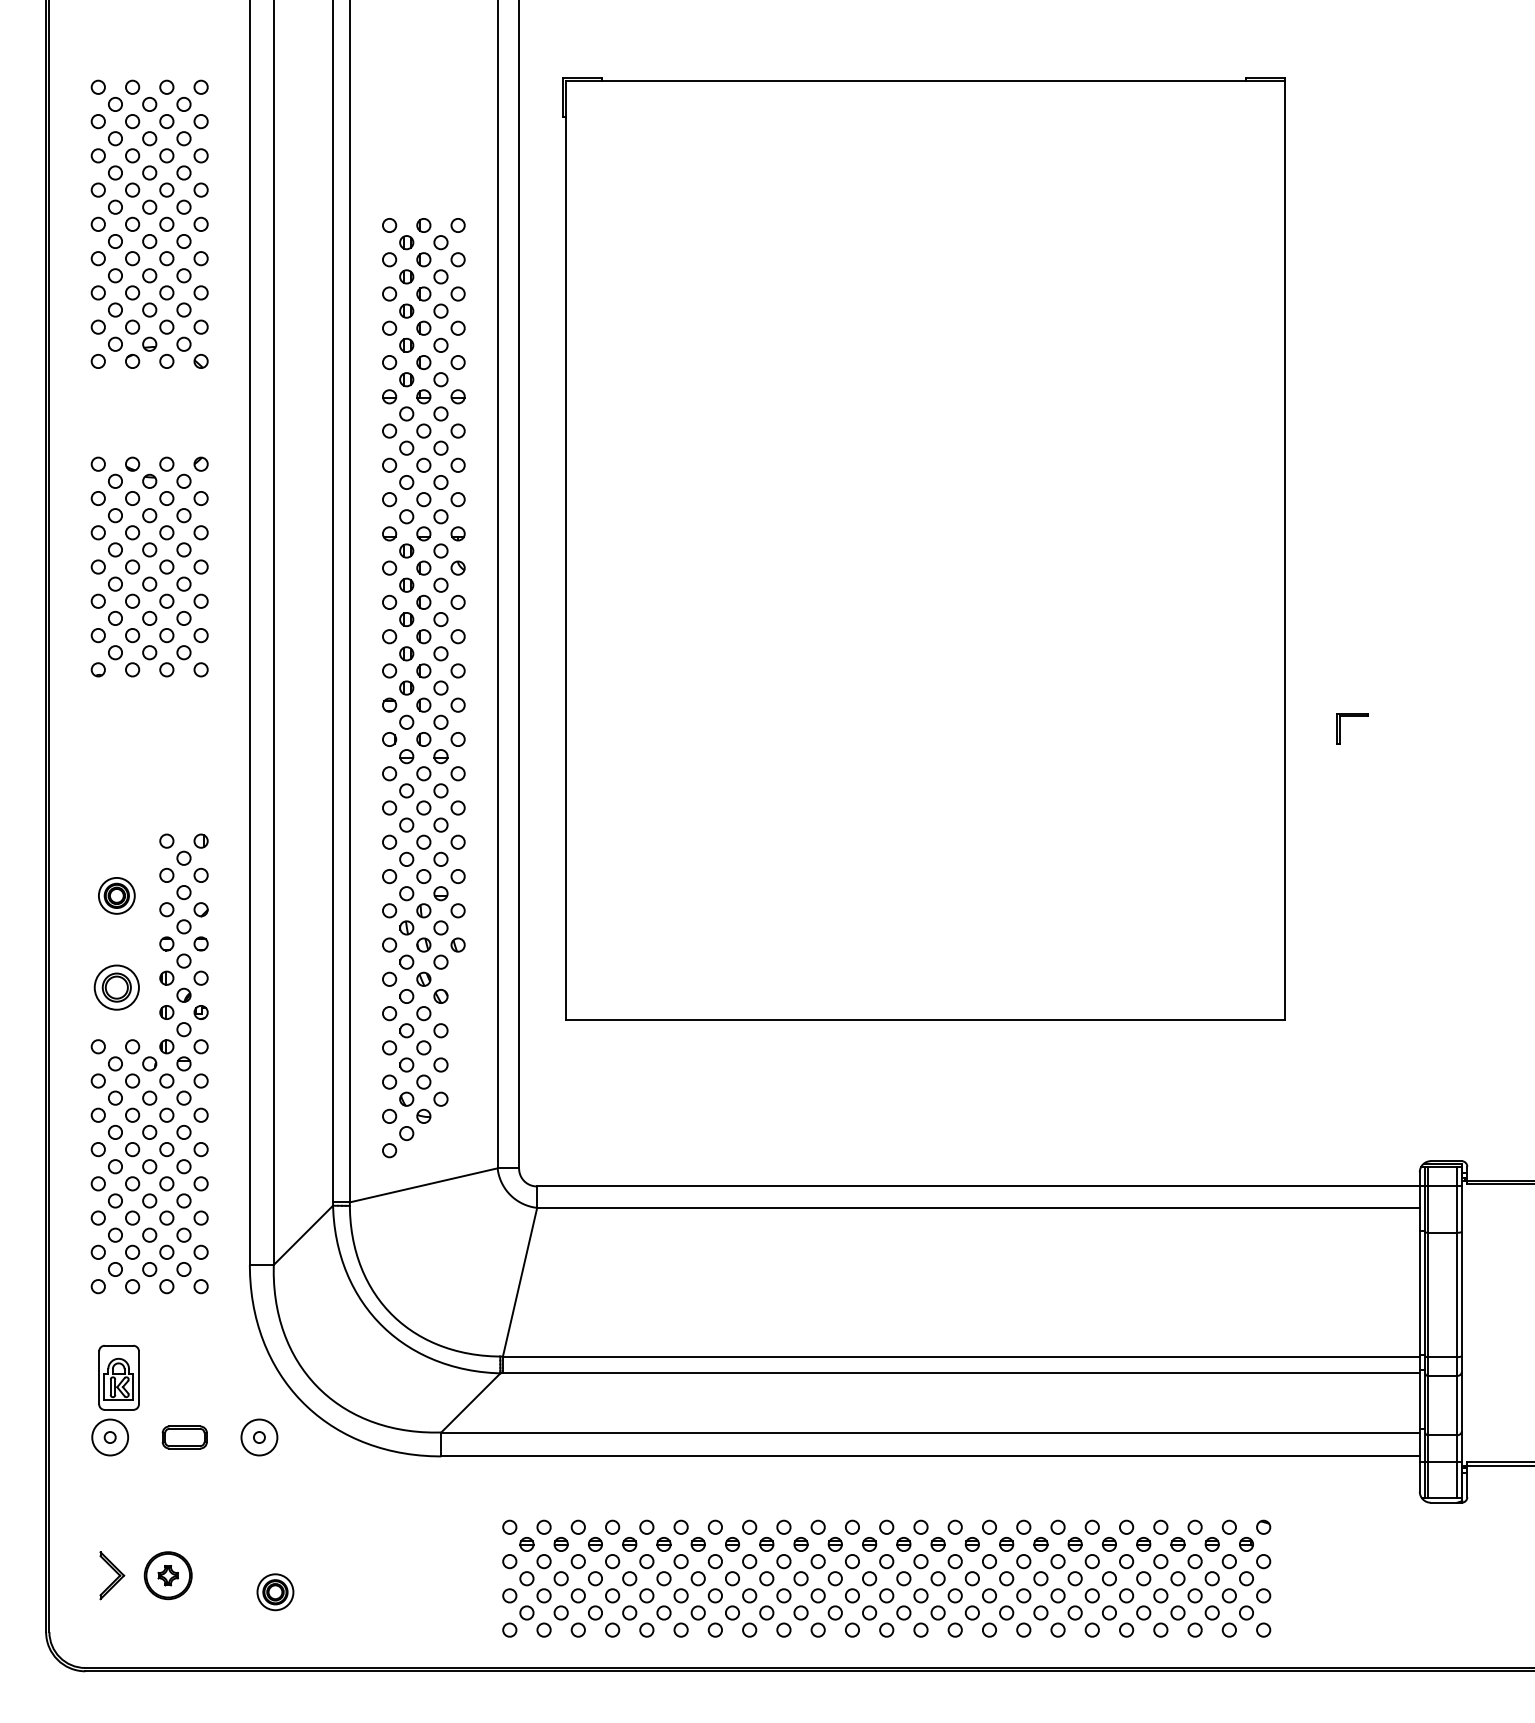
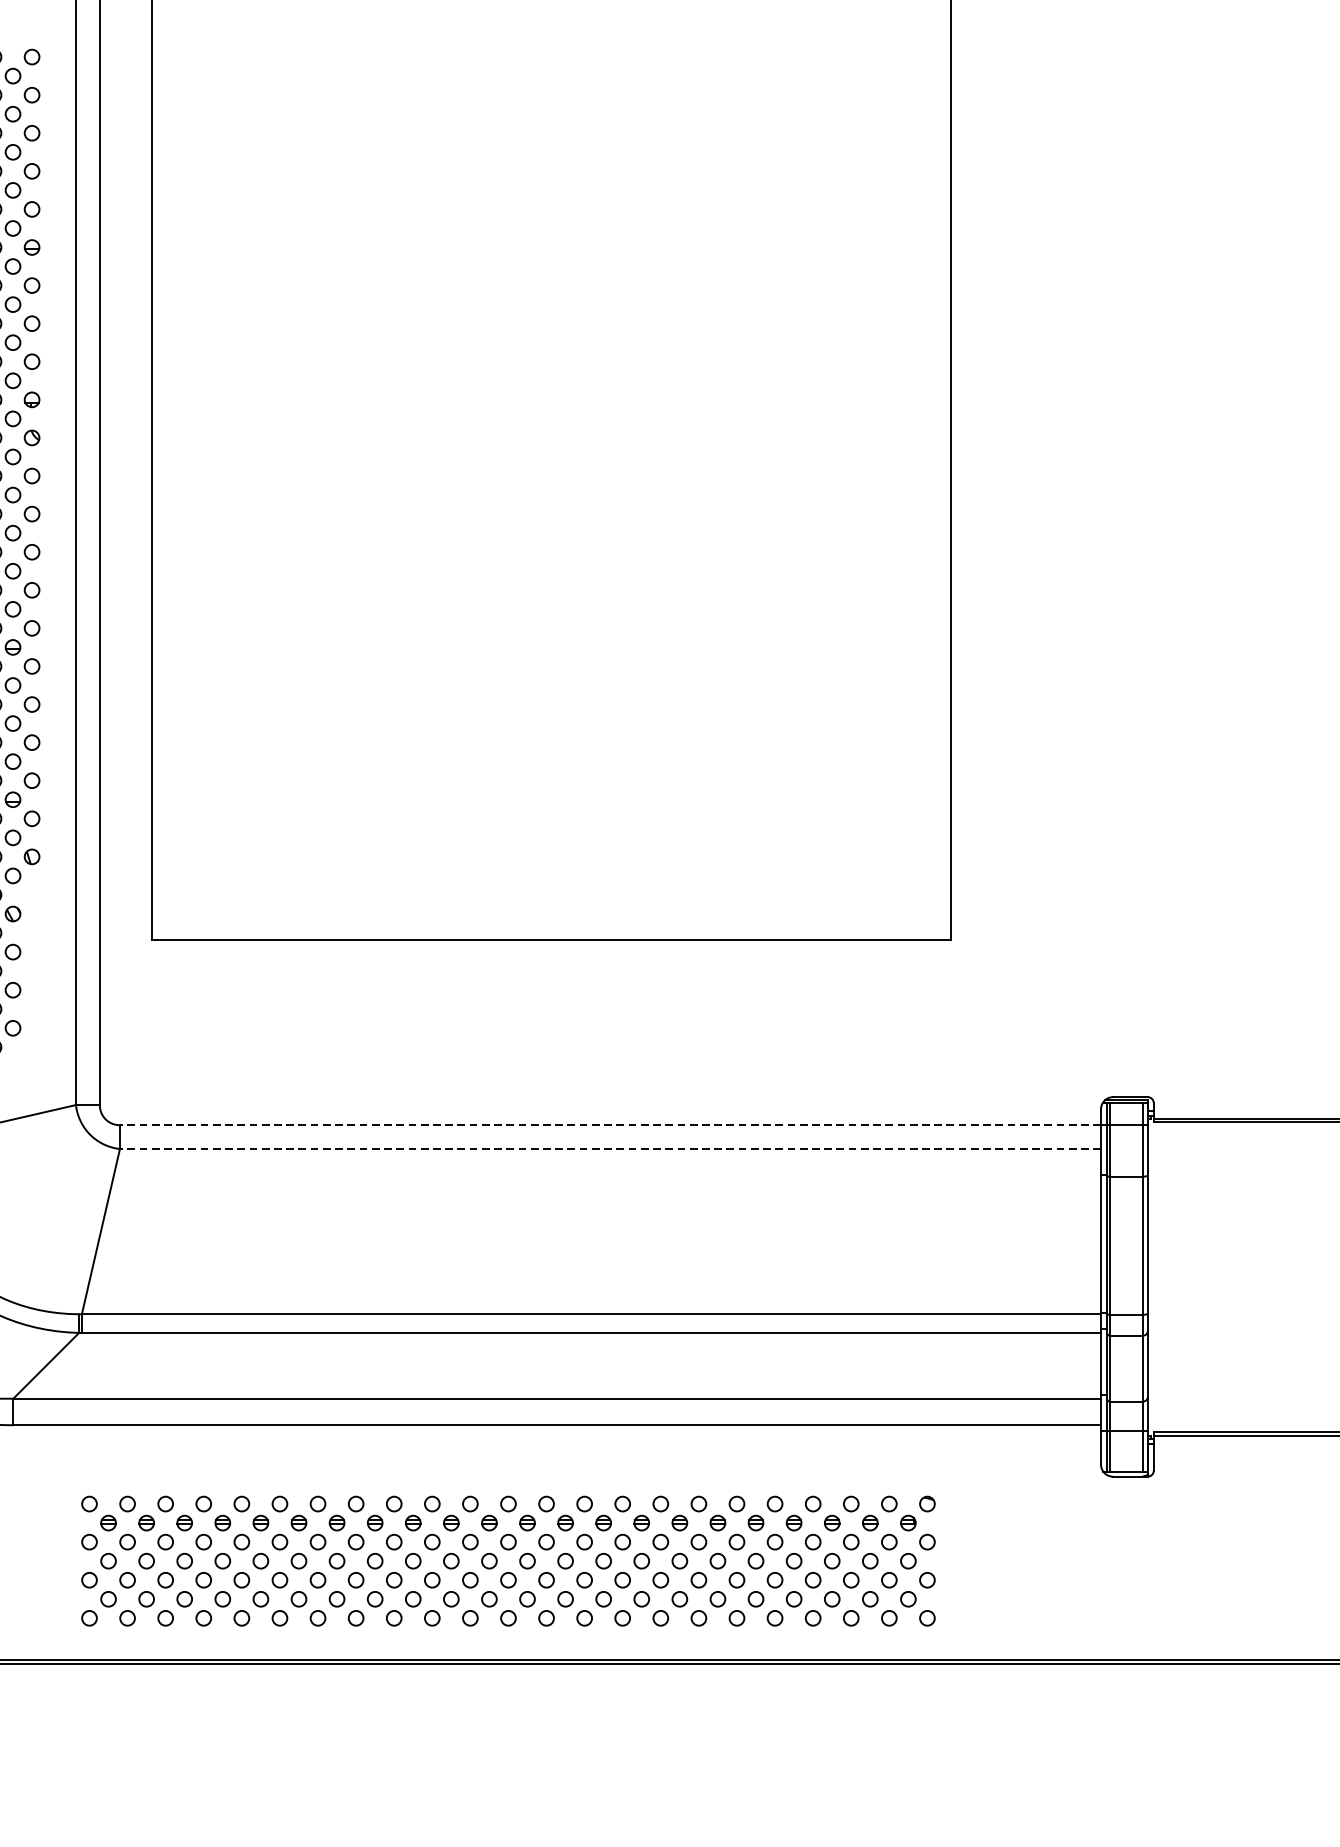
part: (1352, 716) -> (1026, 602), removed
line: (977, 1186) -> (609, 1125), solid -> dashed
line: (977, 1207) -> (609, 1148), solid -> dashed

